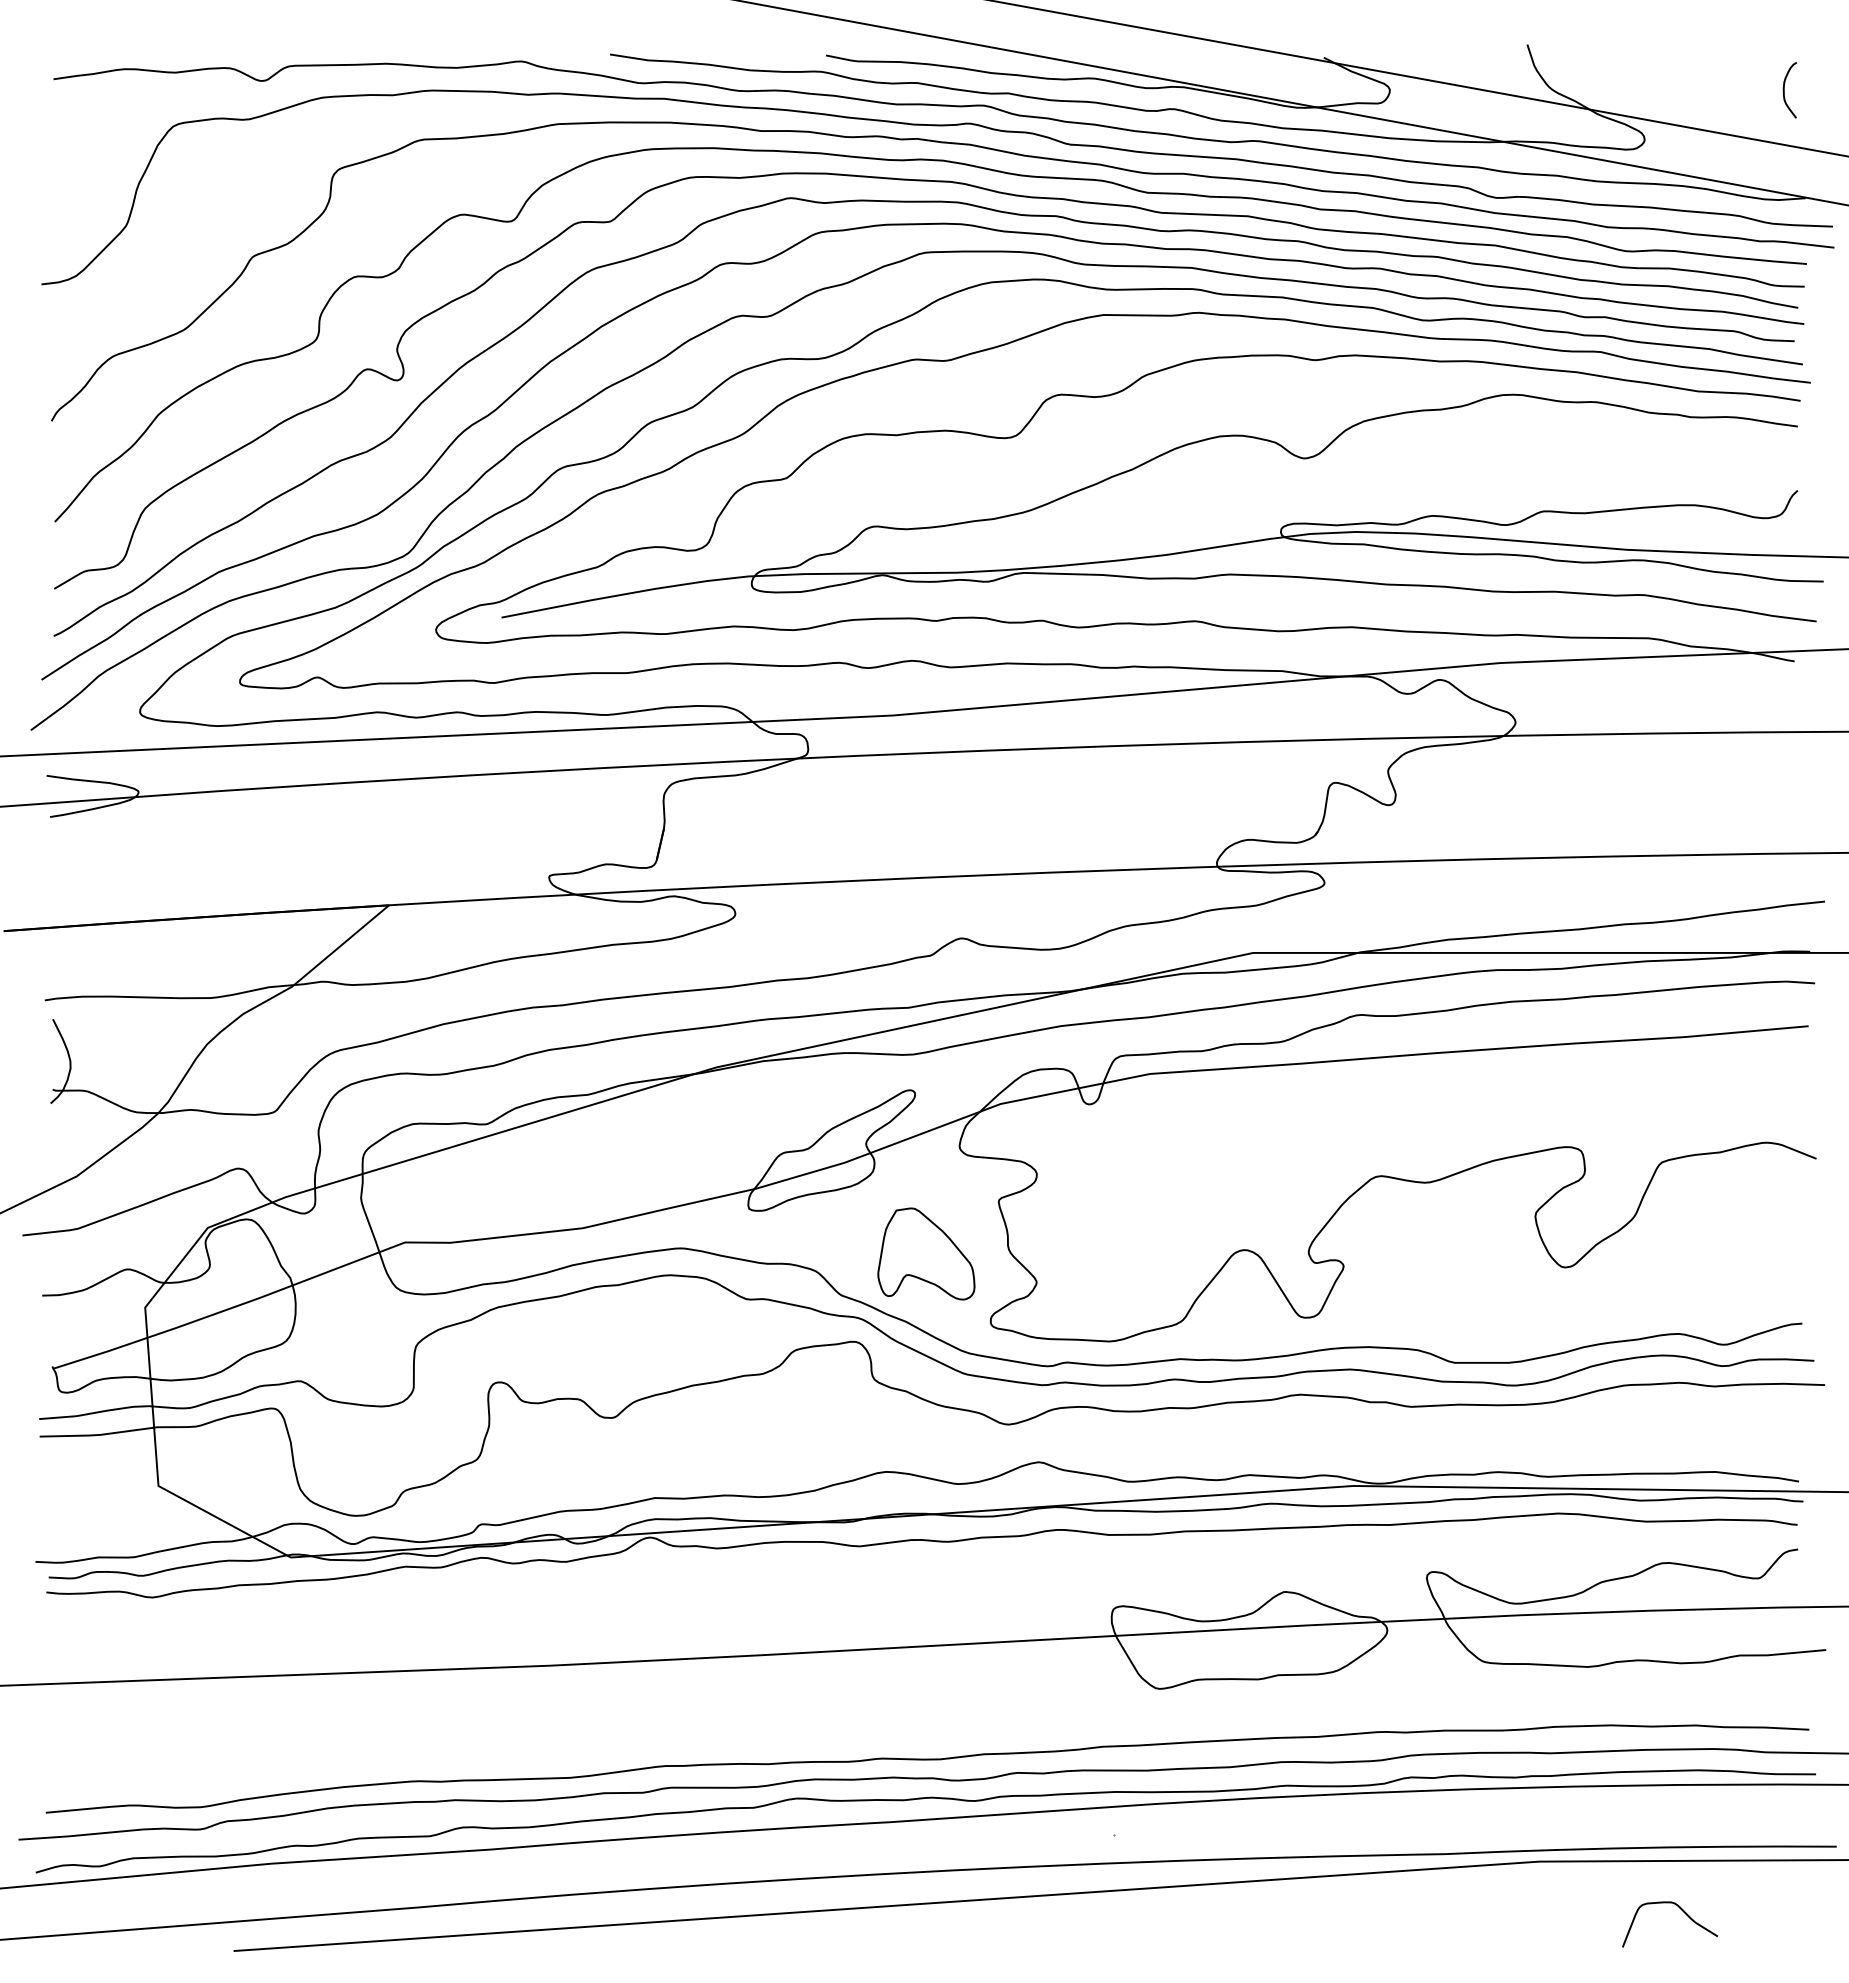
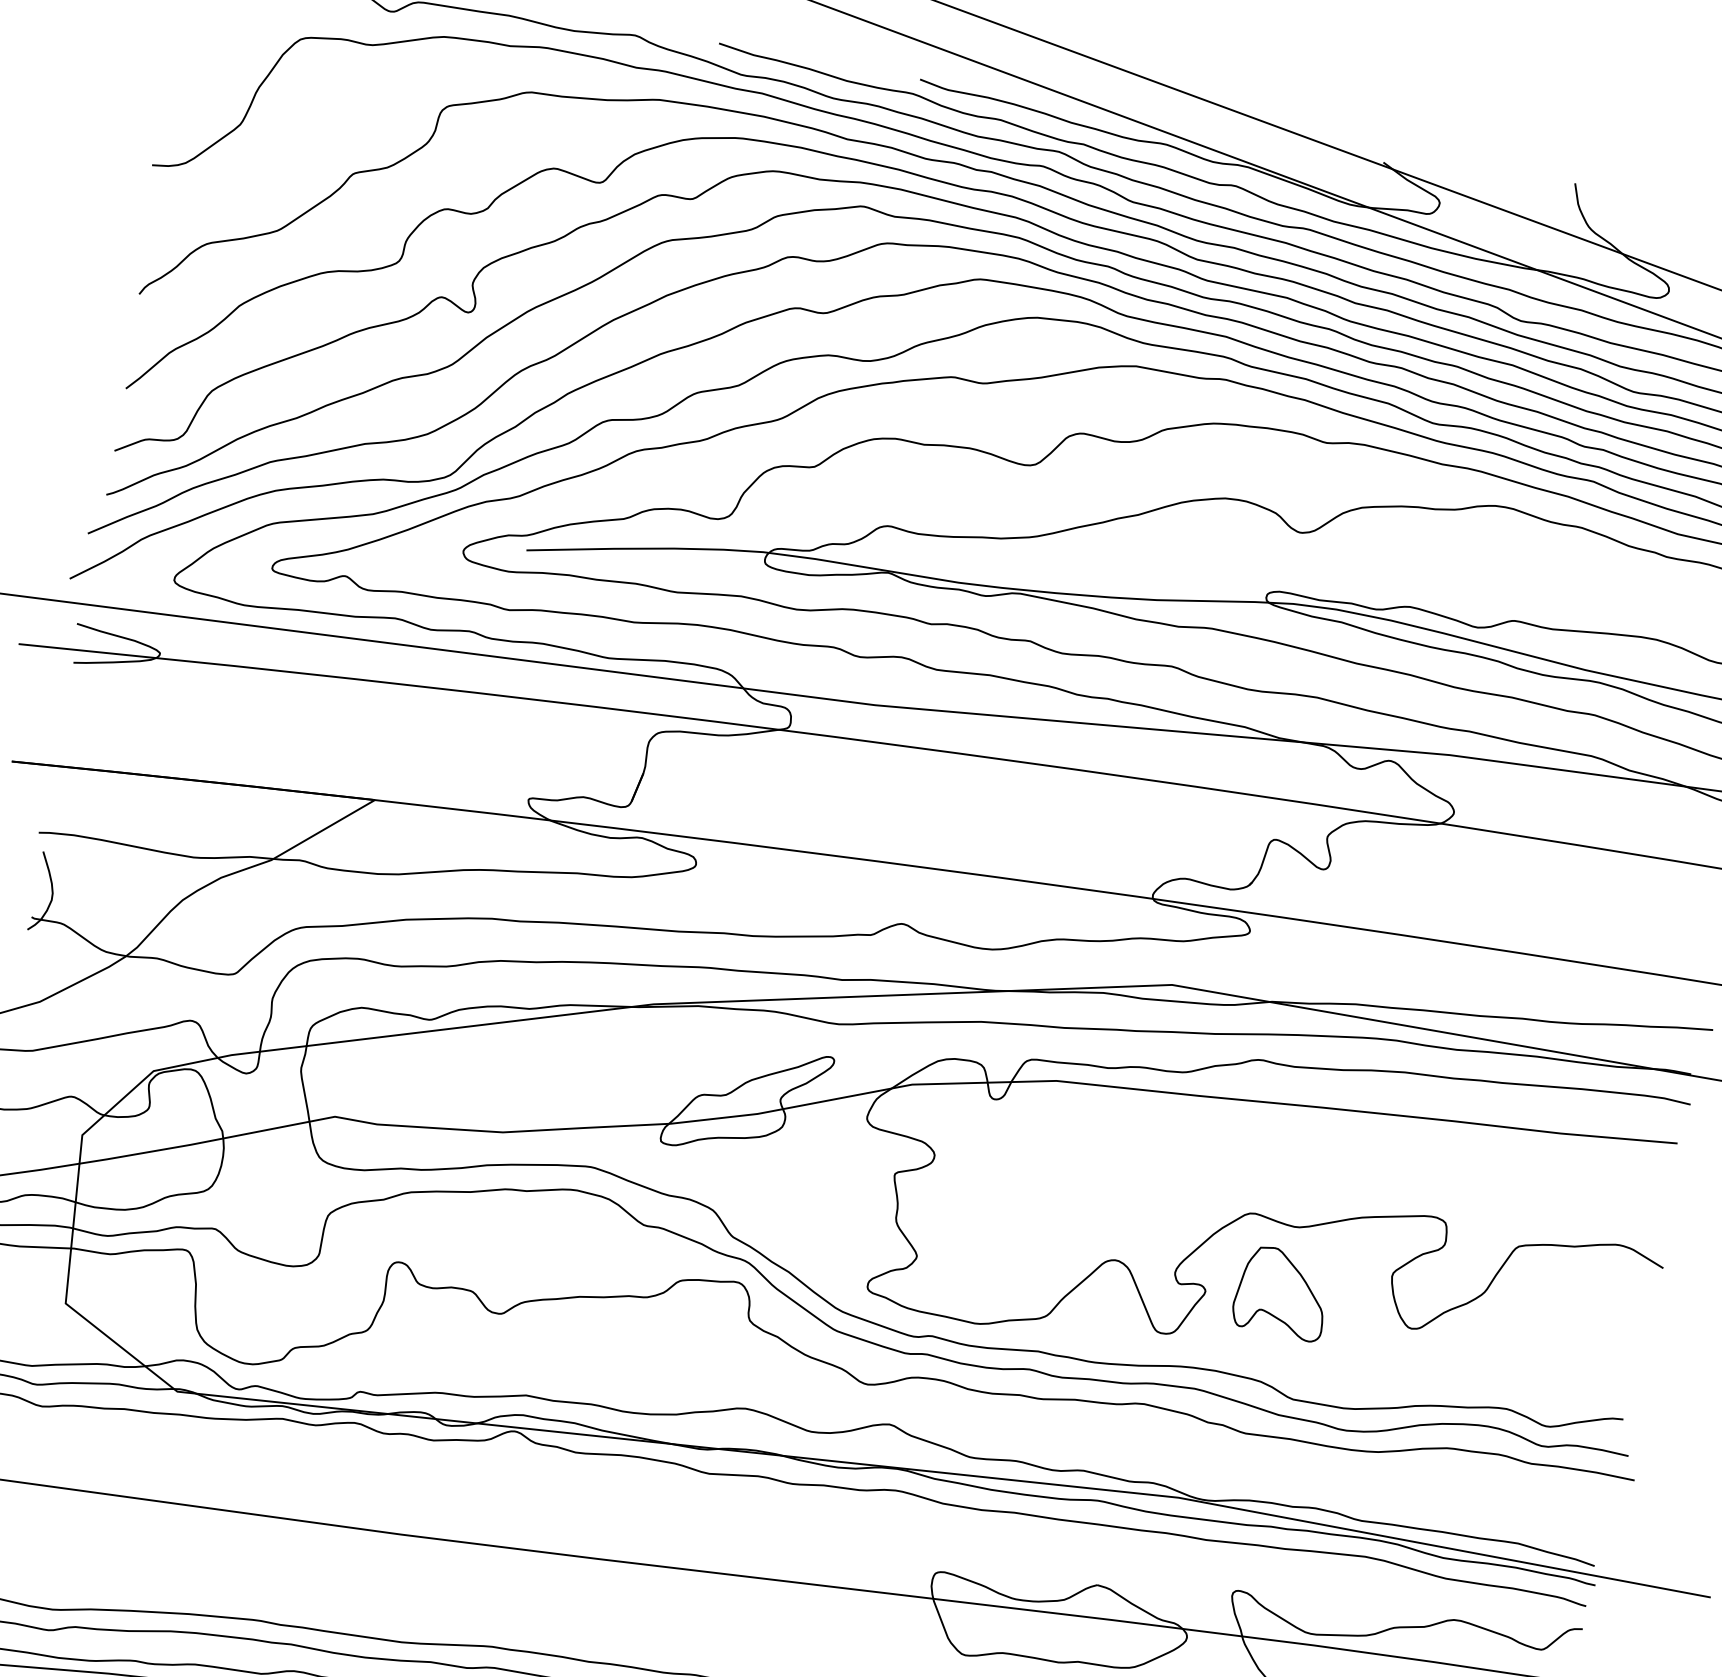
part: (926, 1253) -> (1281, 1292), moved

